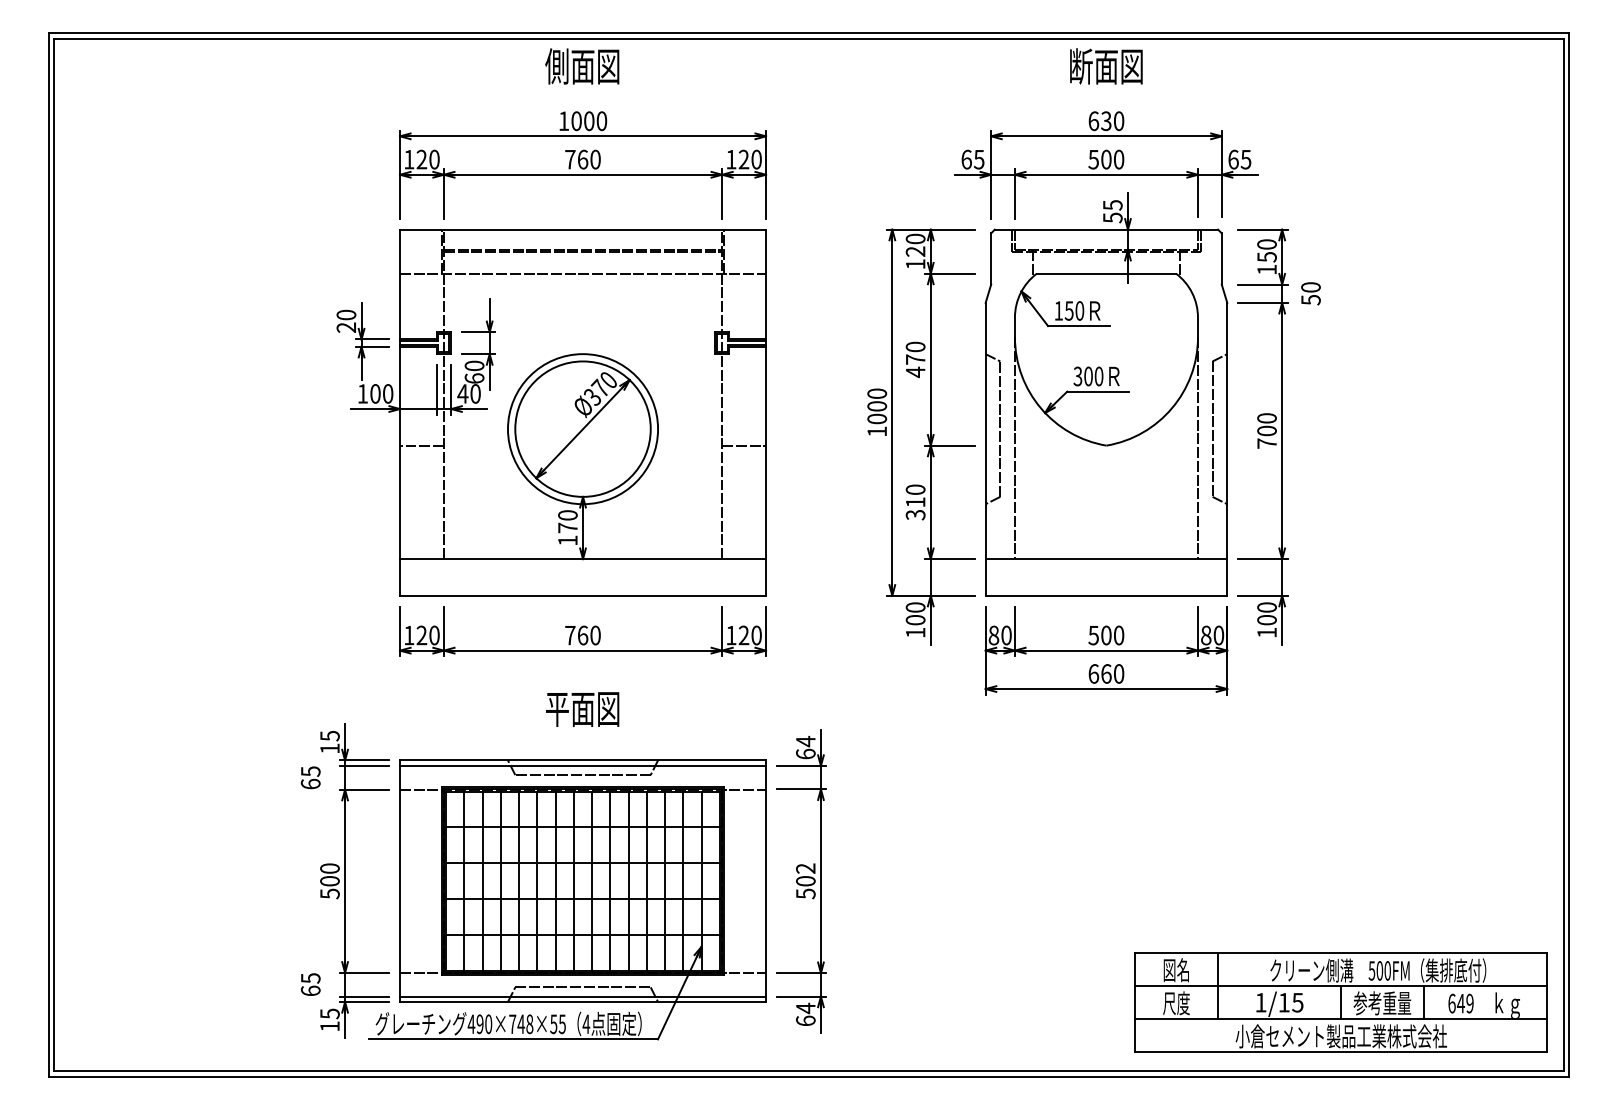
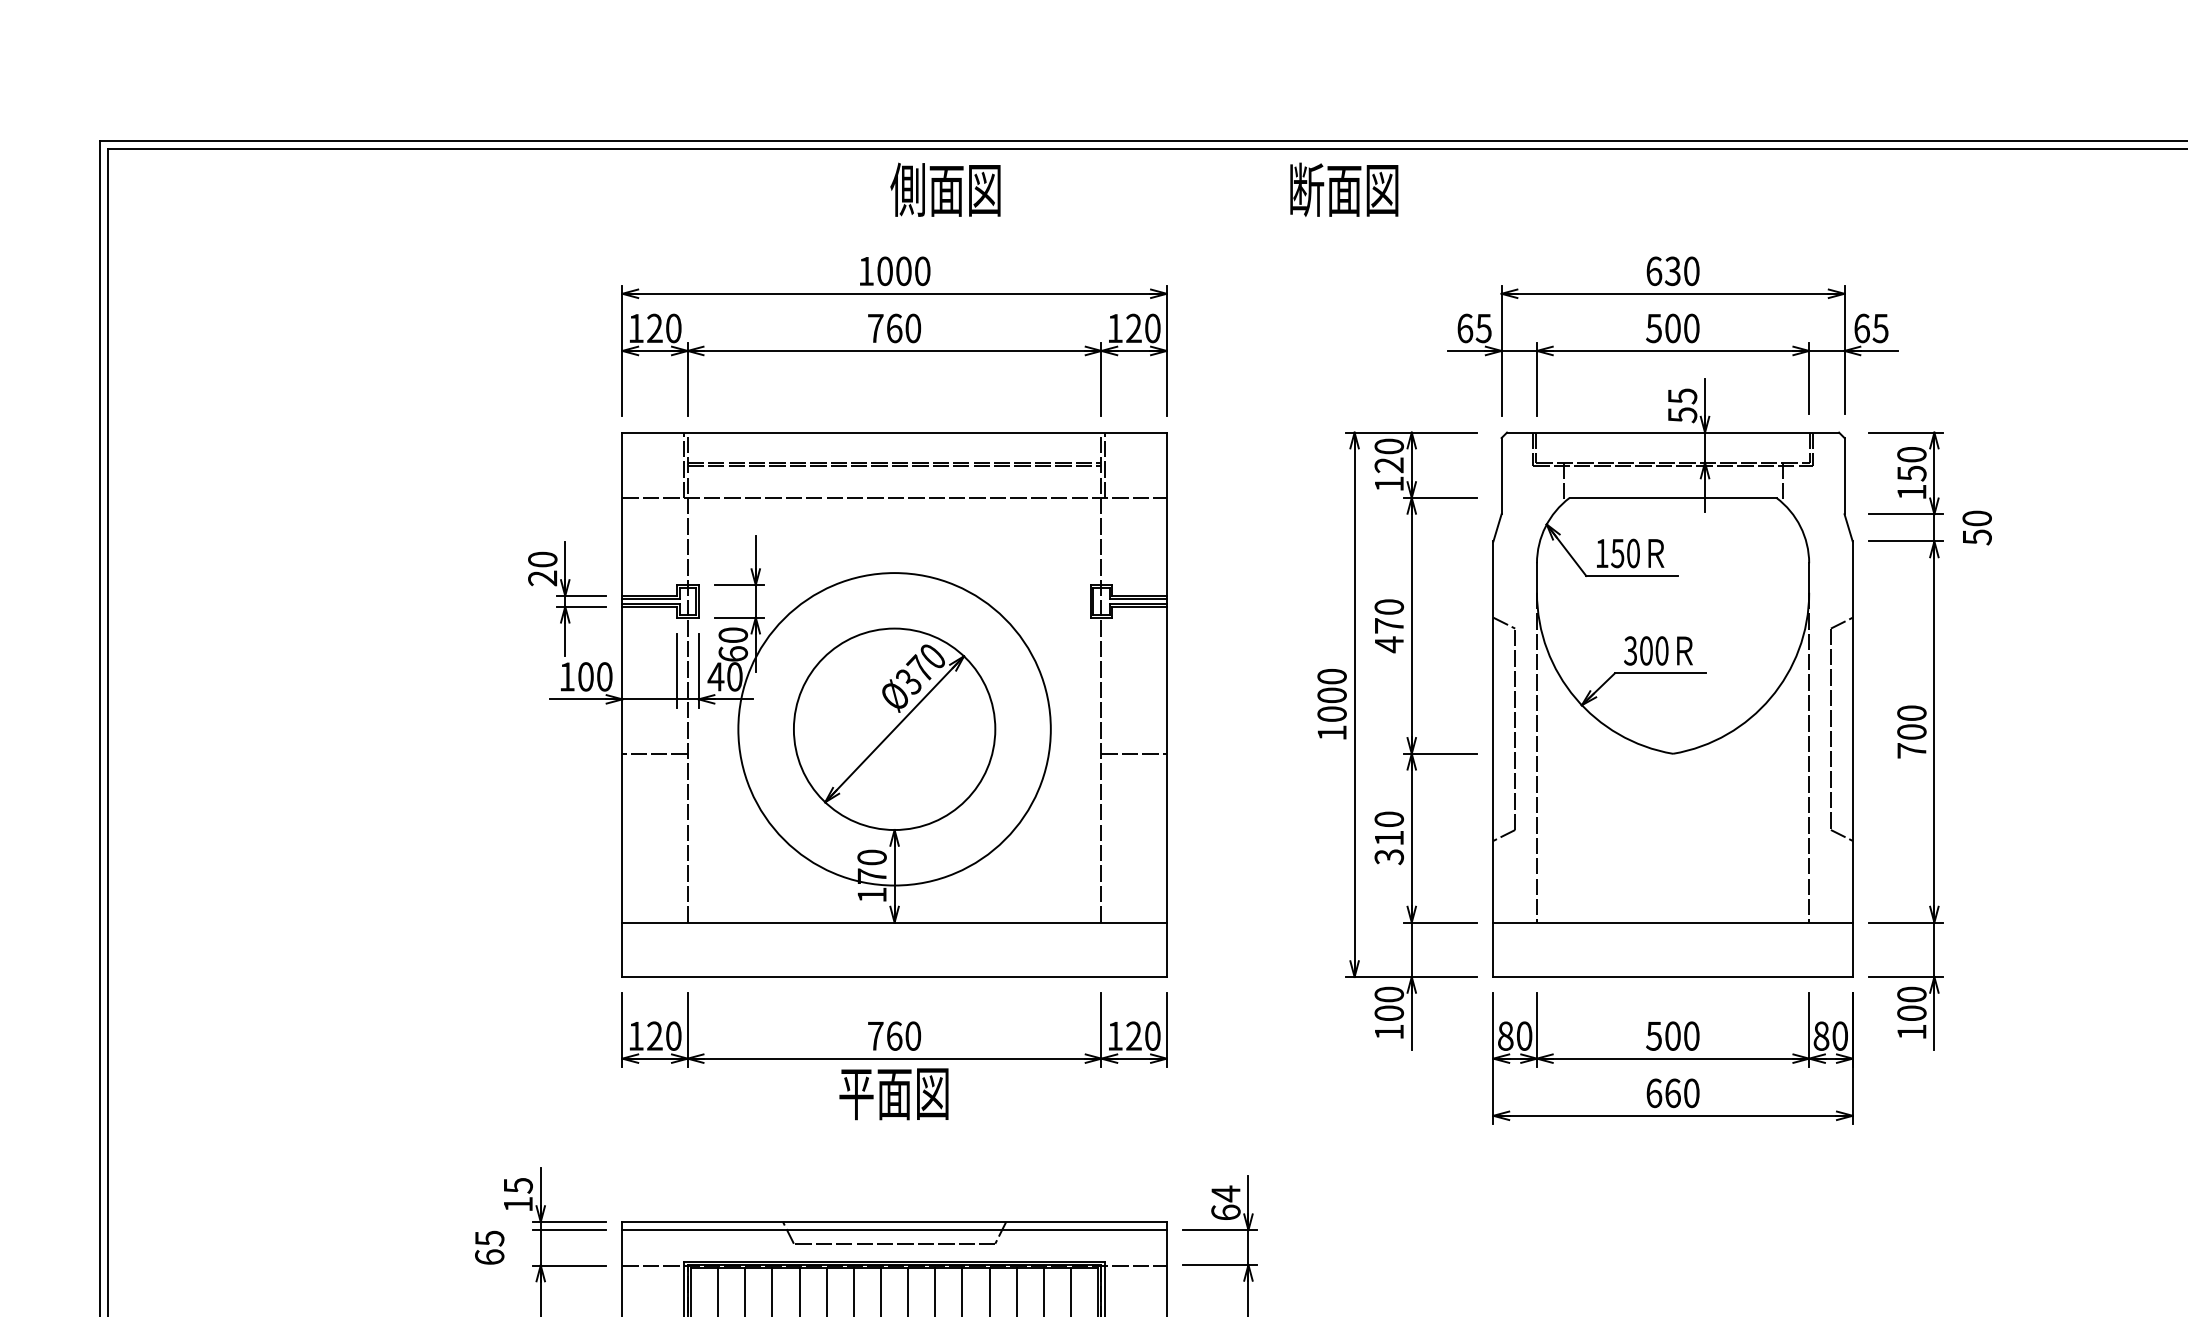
text: (582, 66) -> (945, 189), moved
text: (1106, 66) -> (1344, 189), moved
circle: (582, 429) -> (893, 729), size x1.4
text: (582, 709) -> (893, 1094), moved

